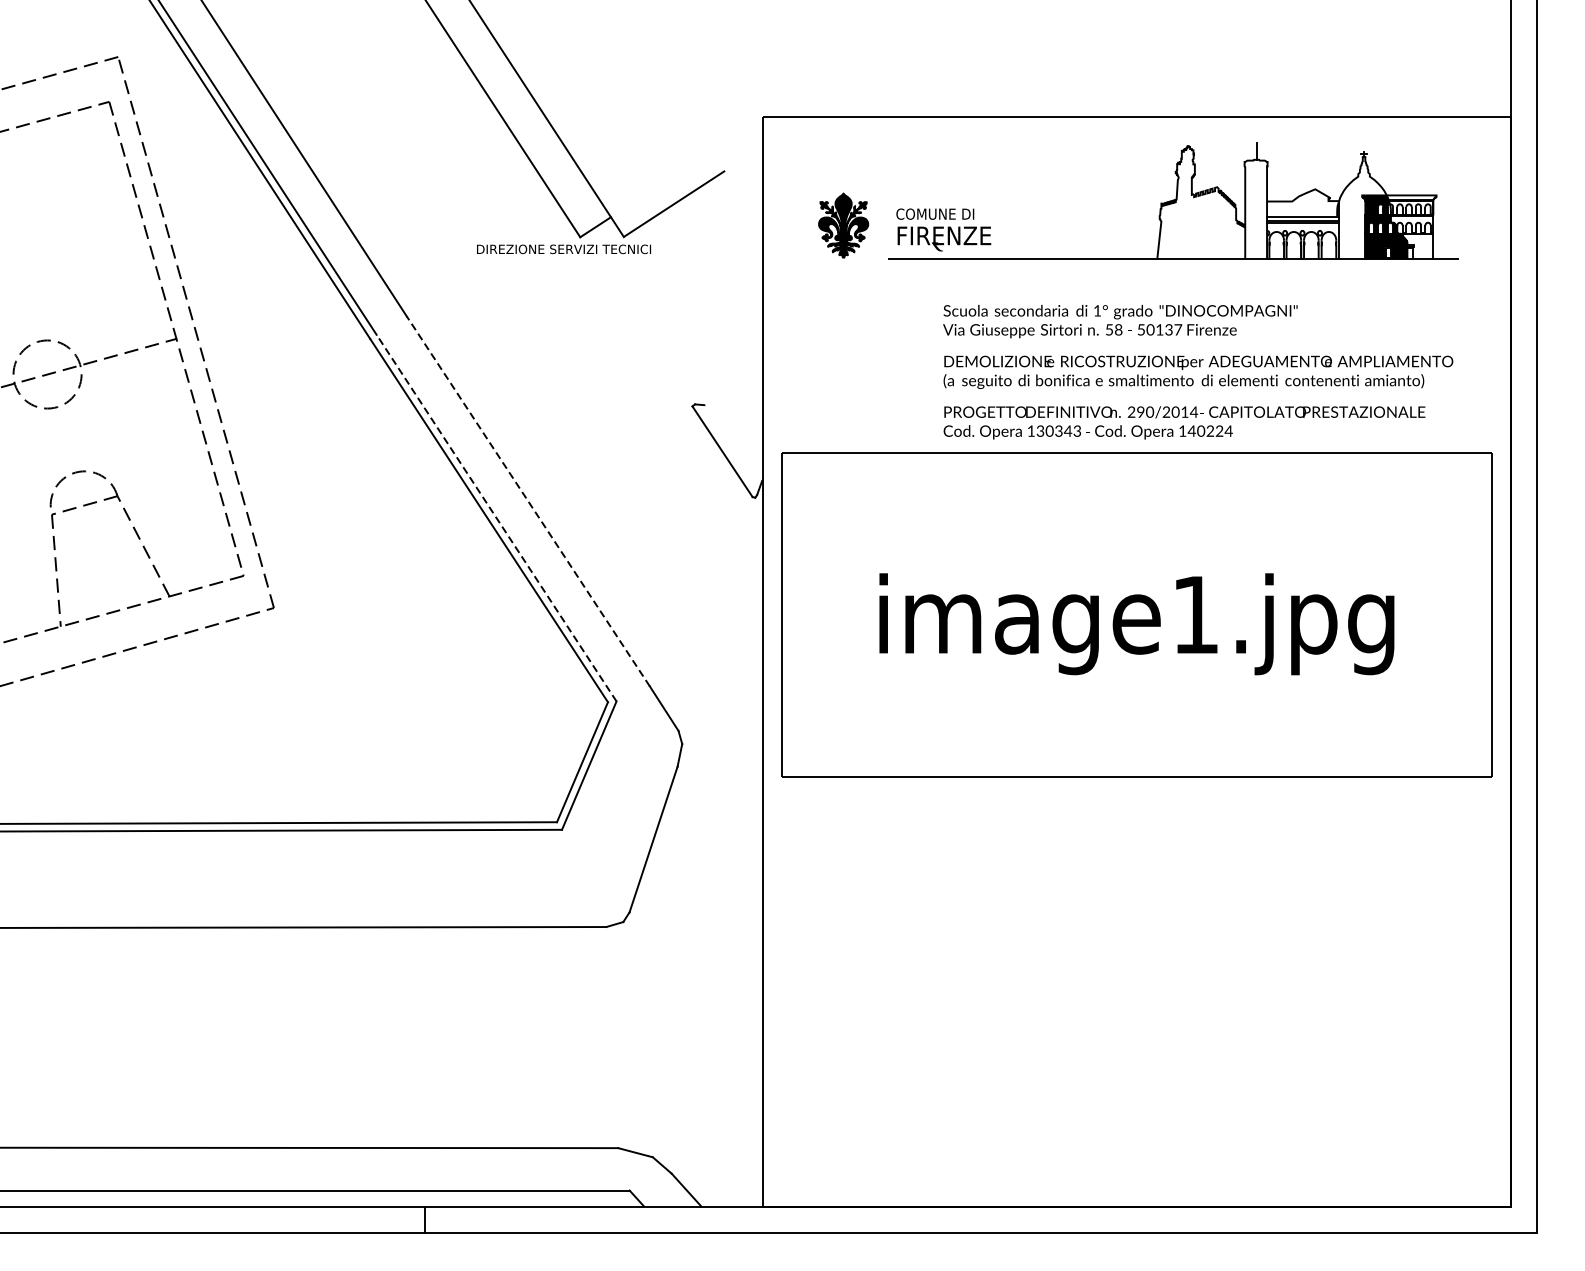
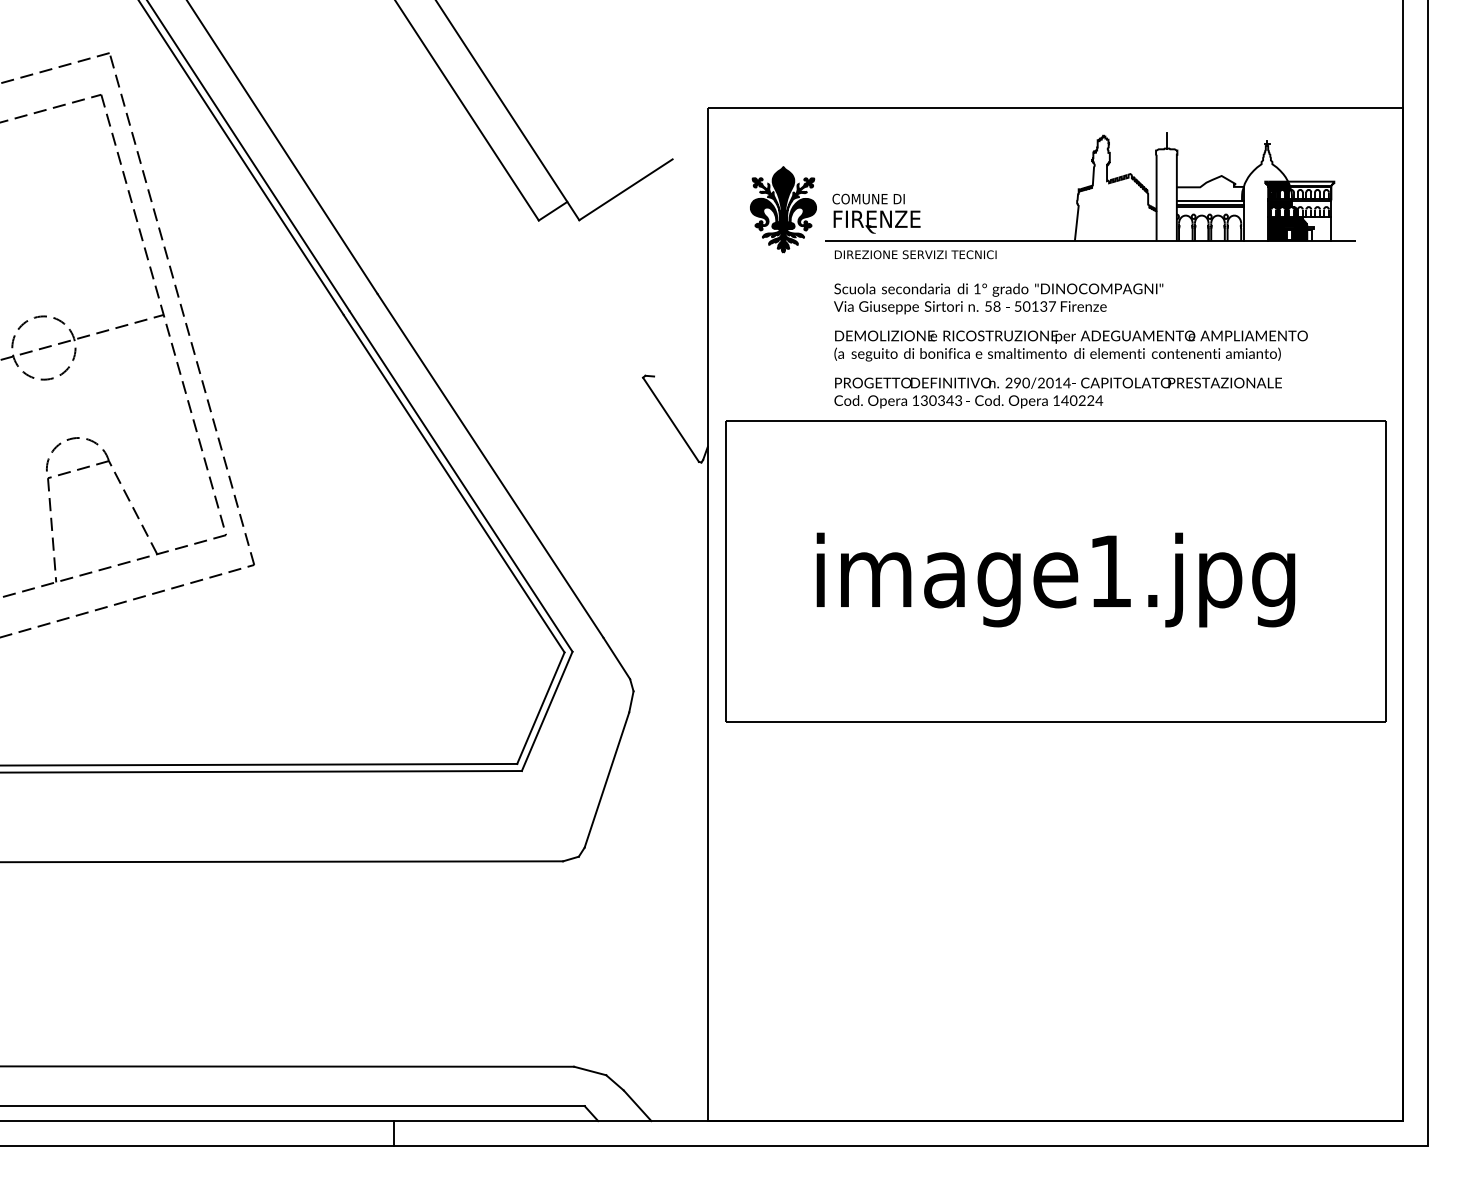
part: (843, 225) -> (783, 209), size x1.43
text: (563, 249) -> (915, 254), moved
text: (1197, 371) -> (1070, 345), moved
line: (528, 500) -> (490, 465), dashed -> solid
line: (497, 518) -> (461, 481), dashed -> solid

